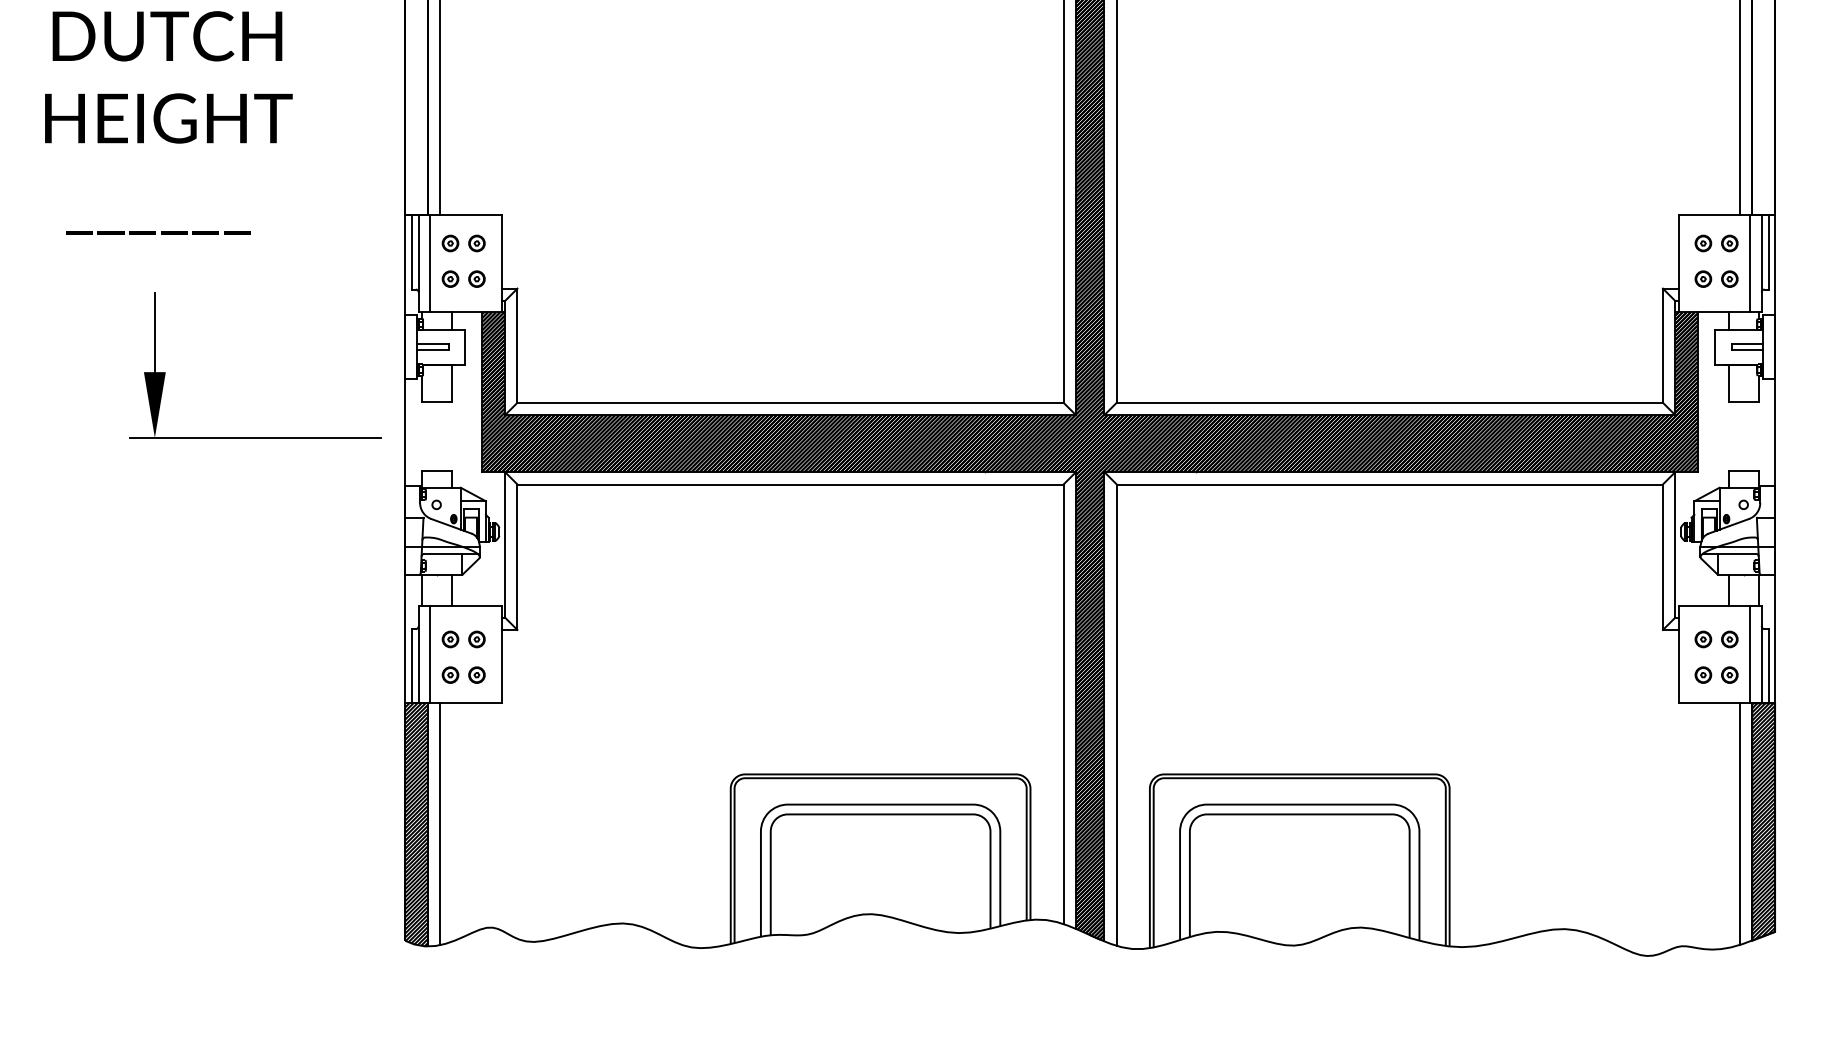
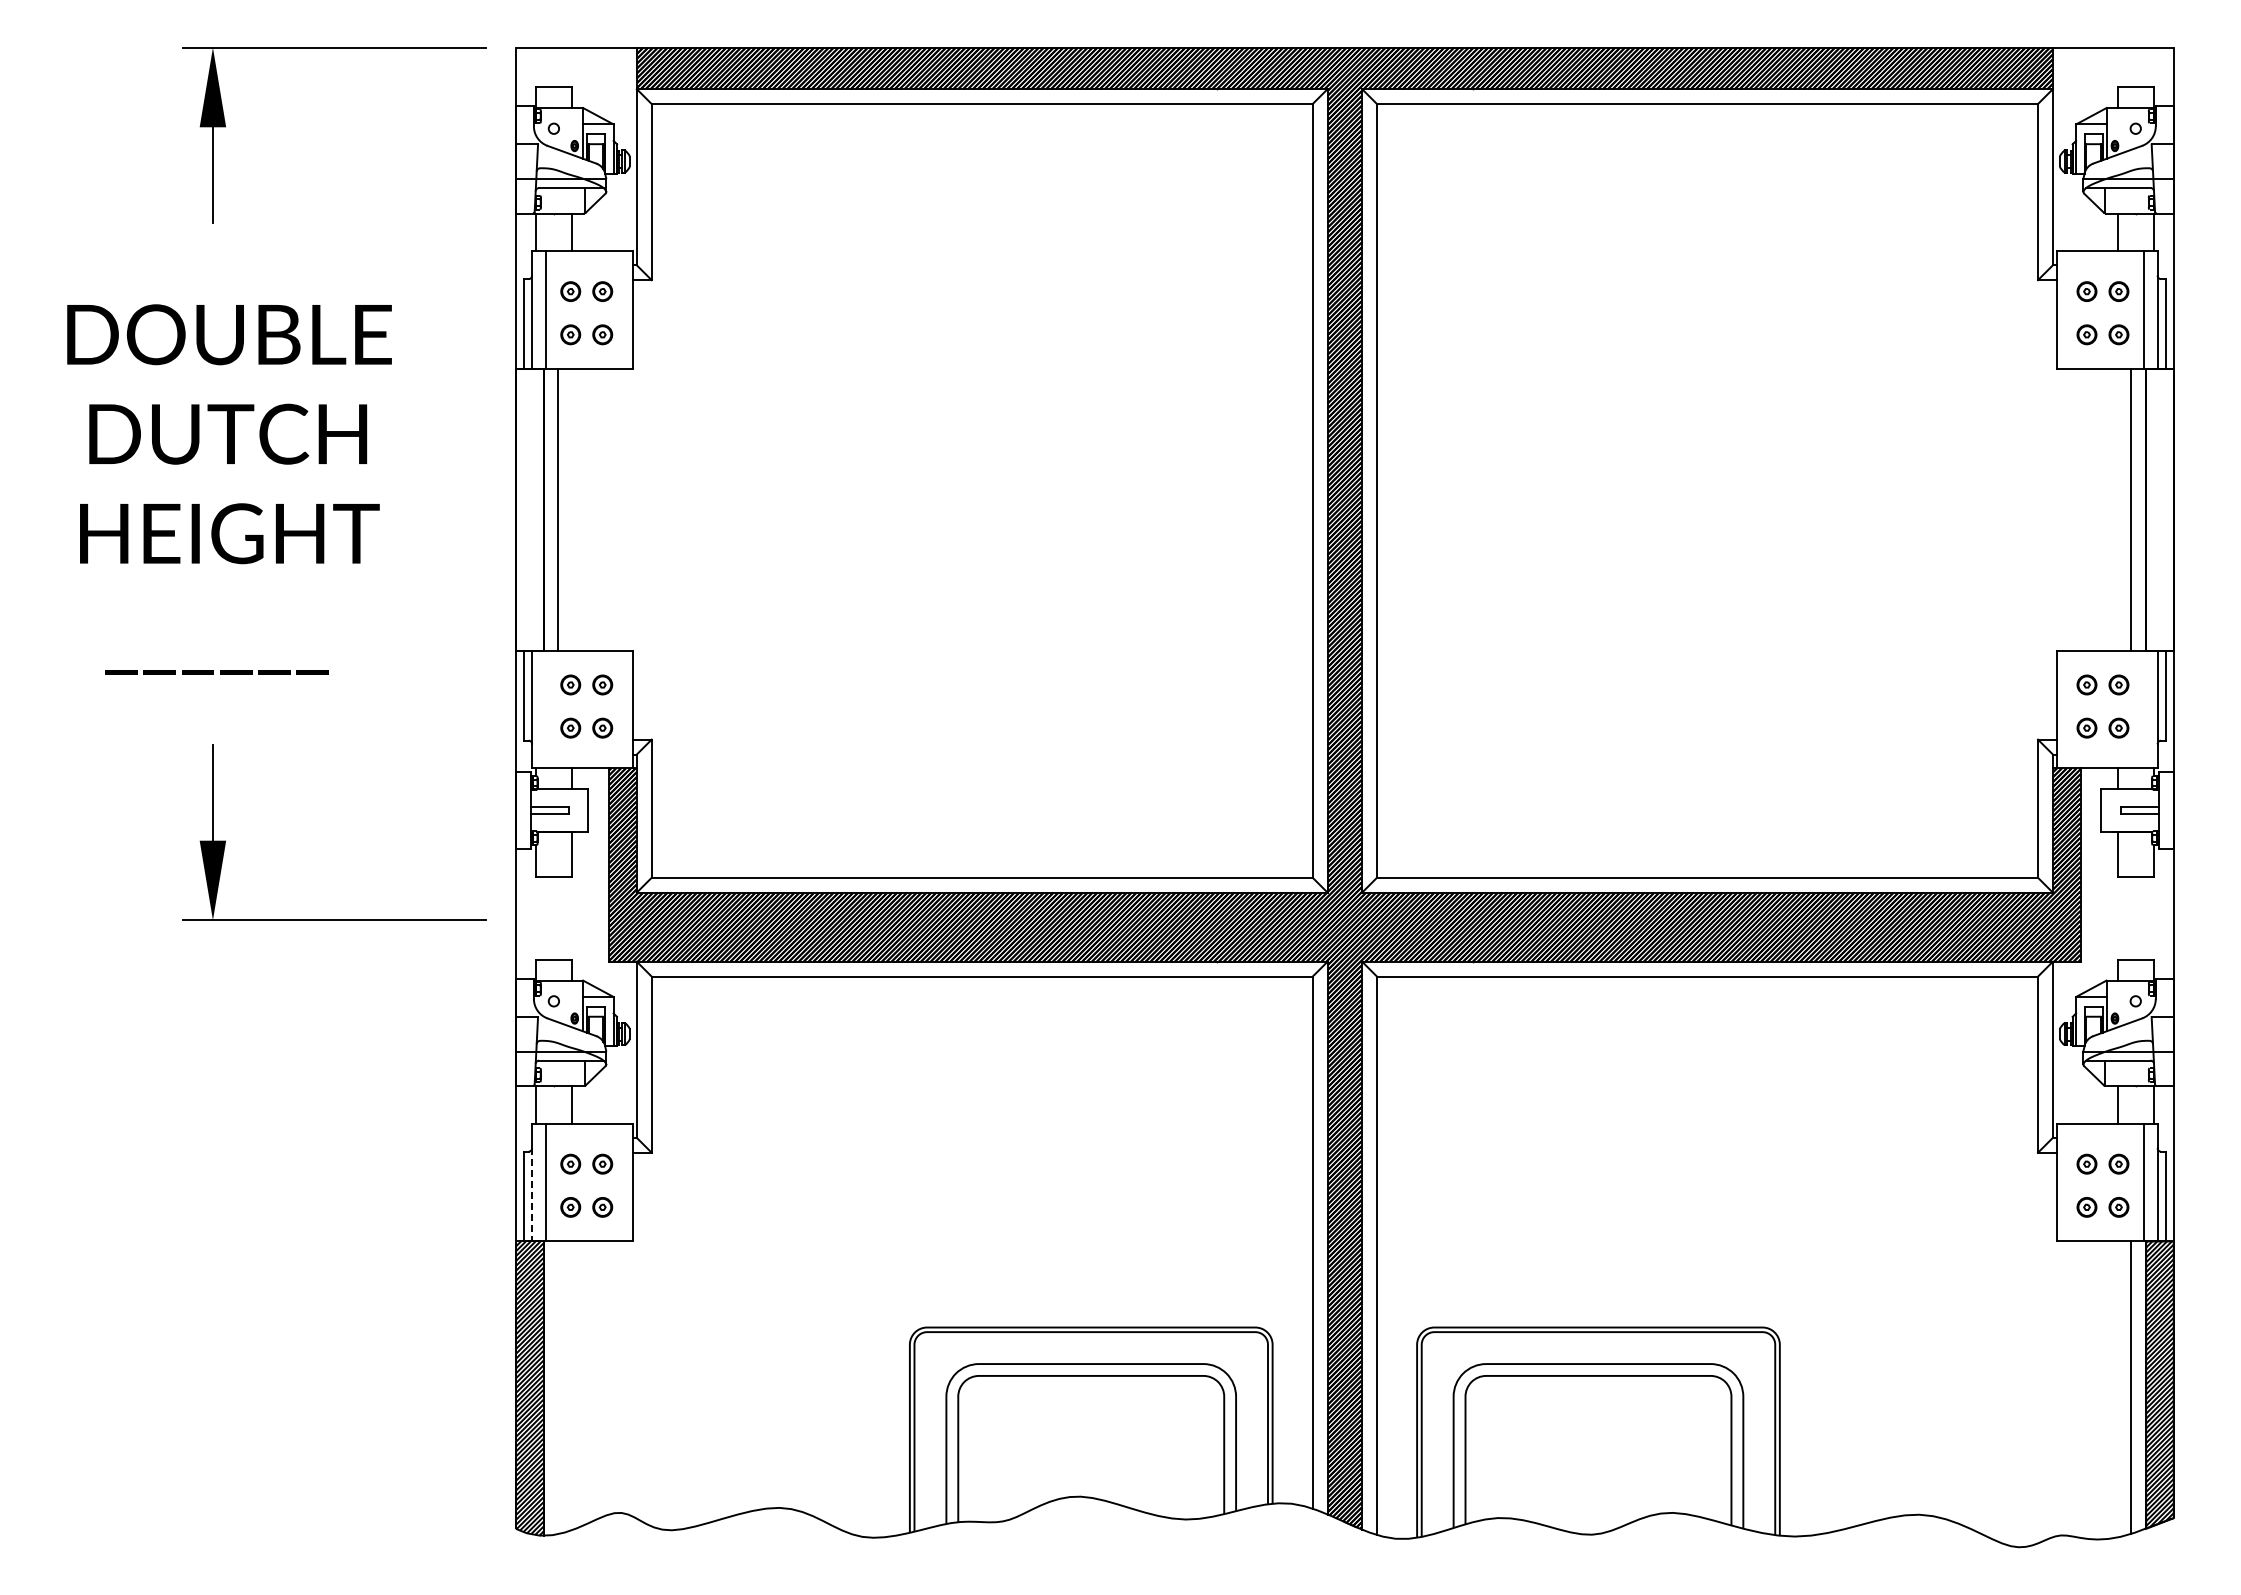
line: (430, 263) -> (546, 709), removed
line: (1750, 263) -> (2143, 709), removed
line: (418, 664) -> (532, 1194), solid -> dashed
line: (440, 823) -> (558, 1387), removed

